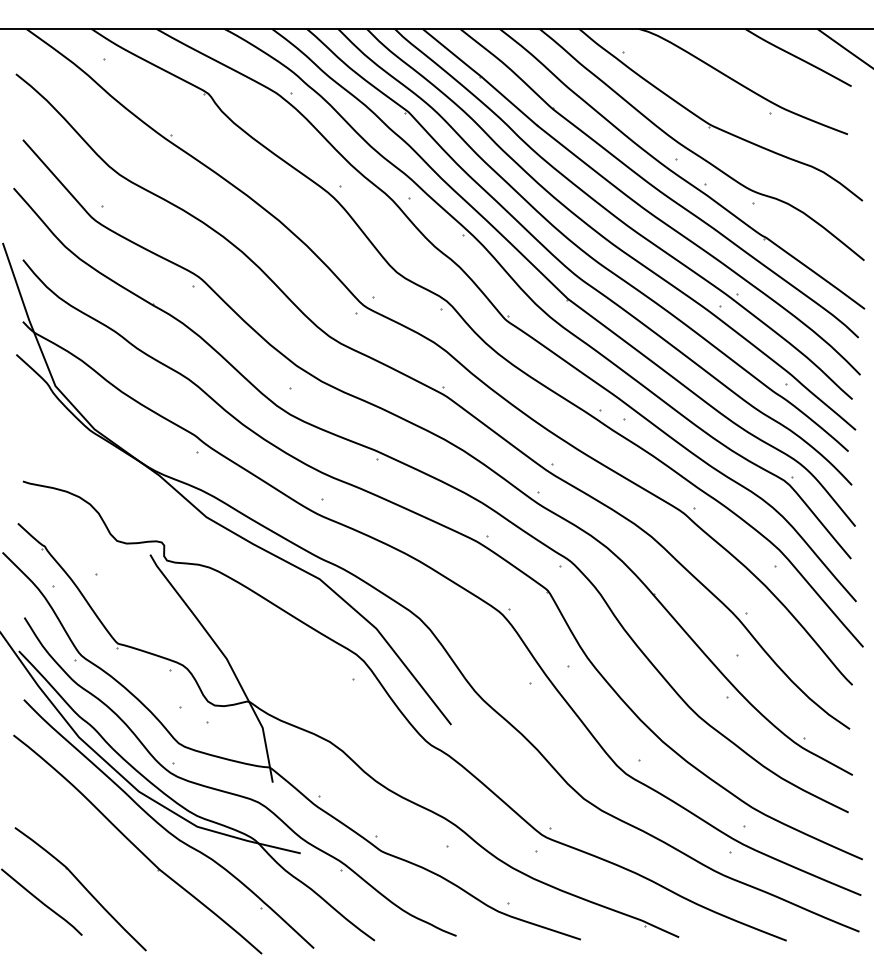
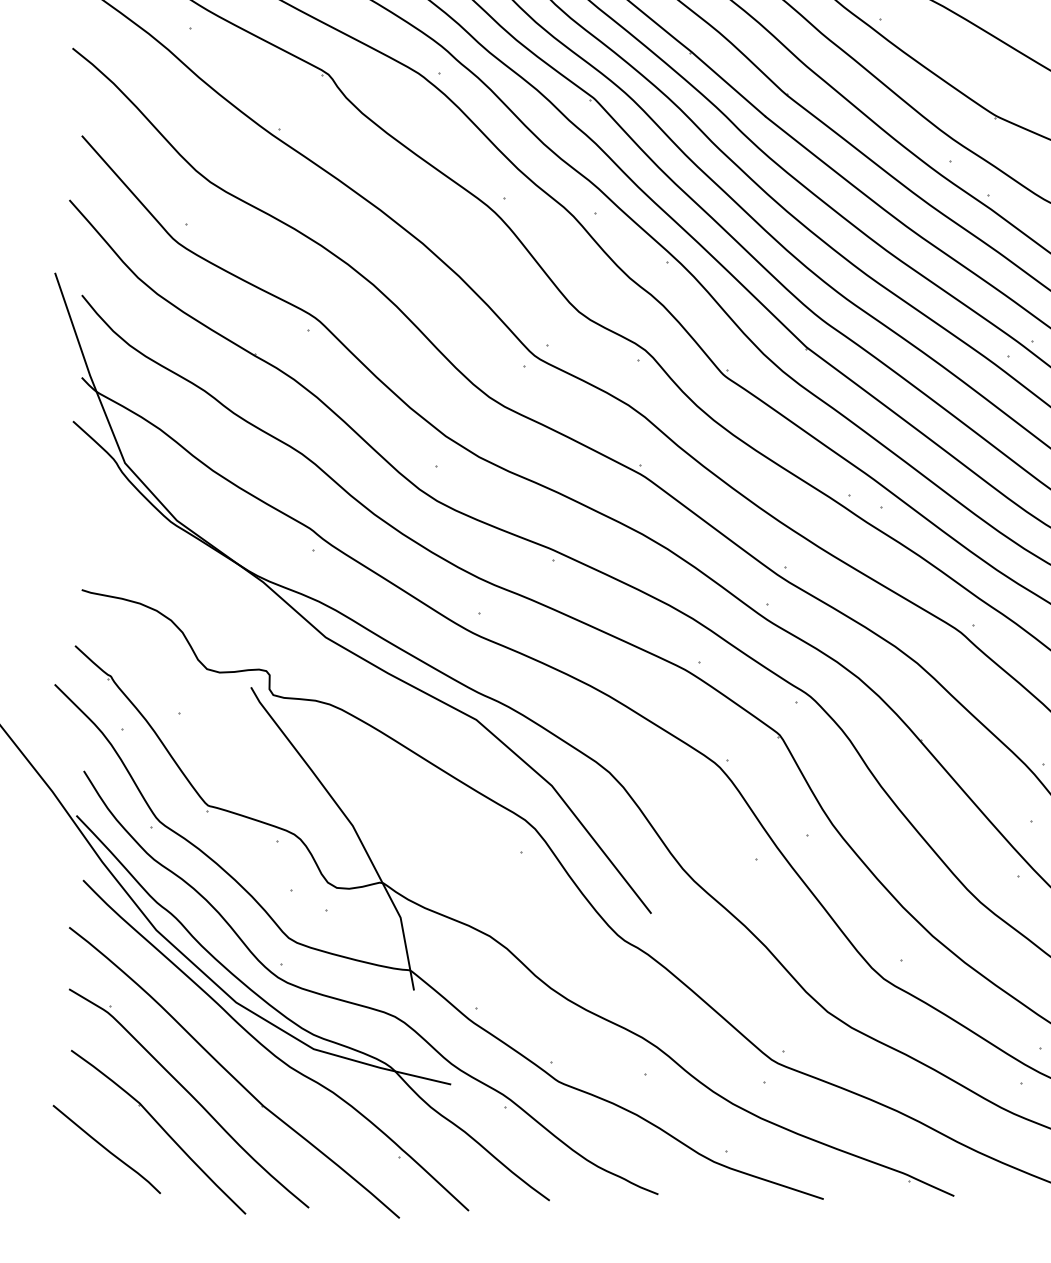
part: (103, 863) -> (188, 1097), added

